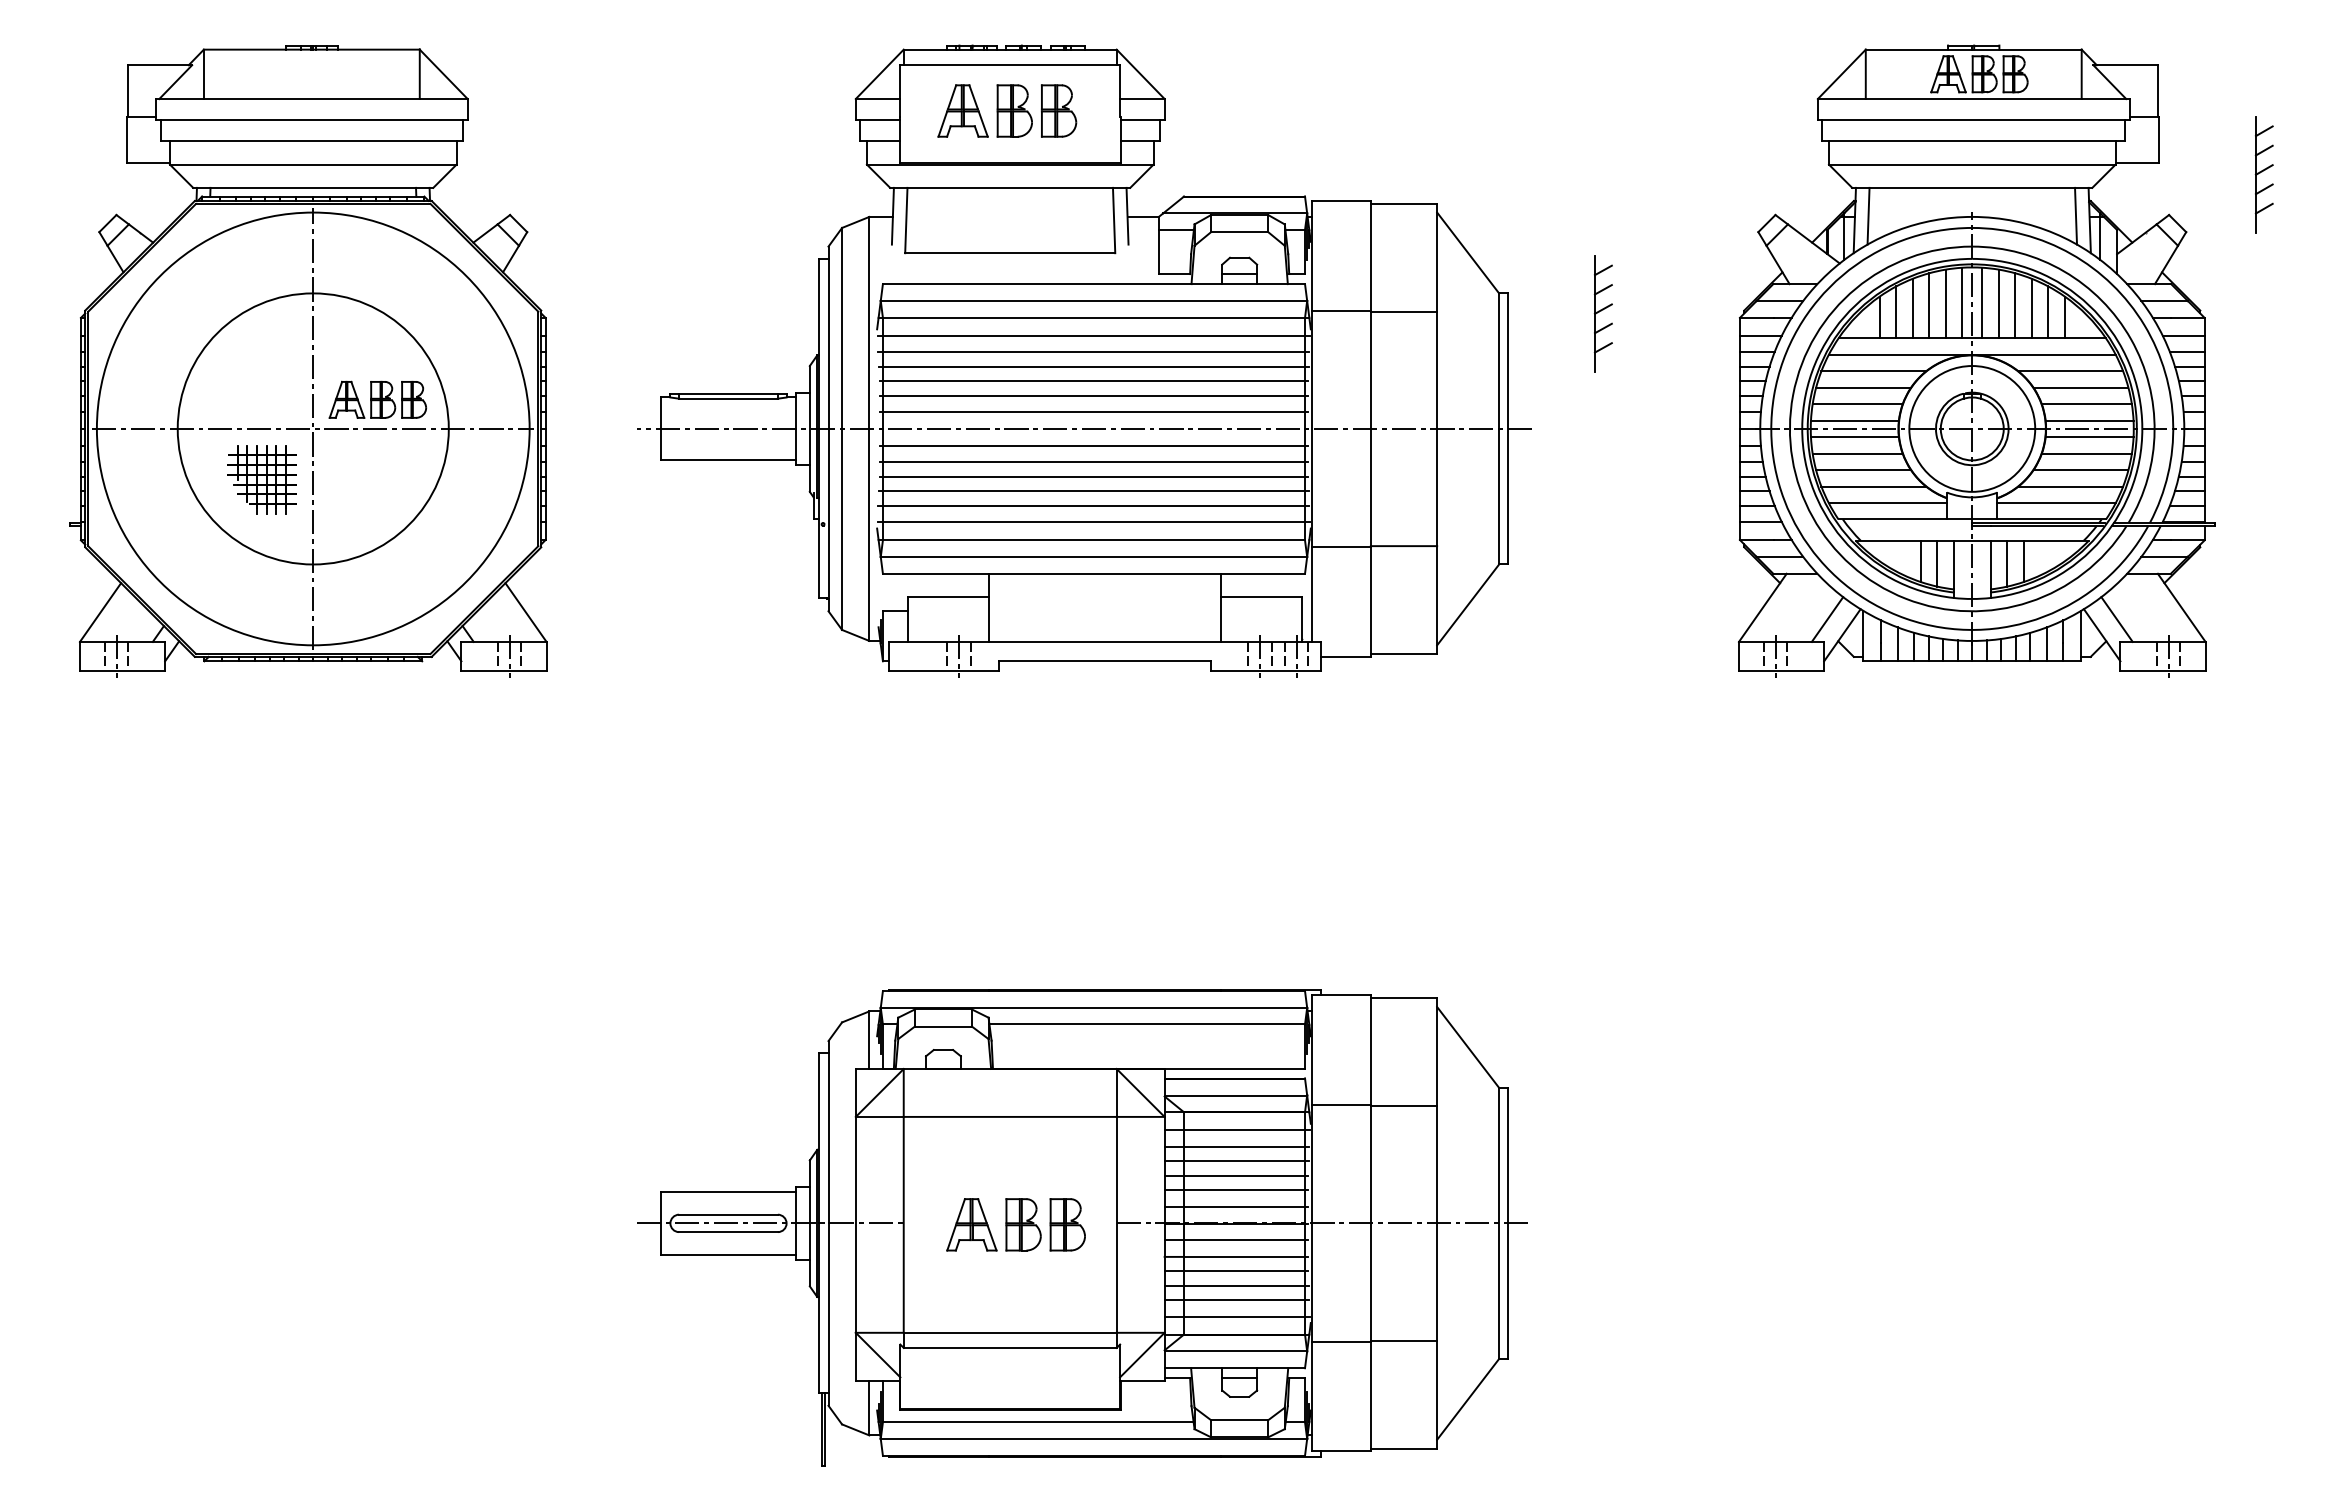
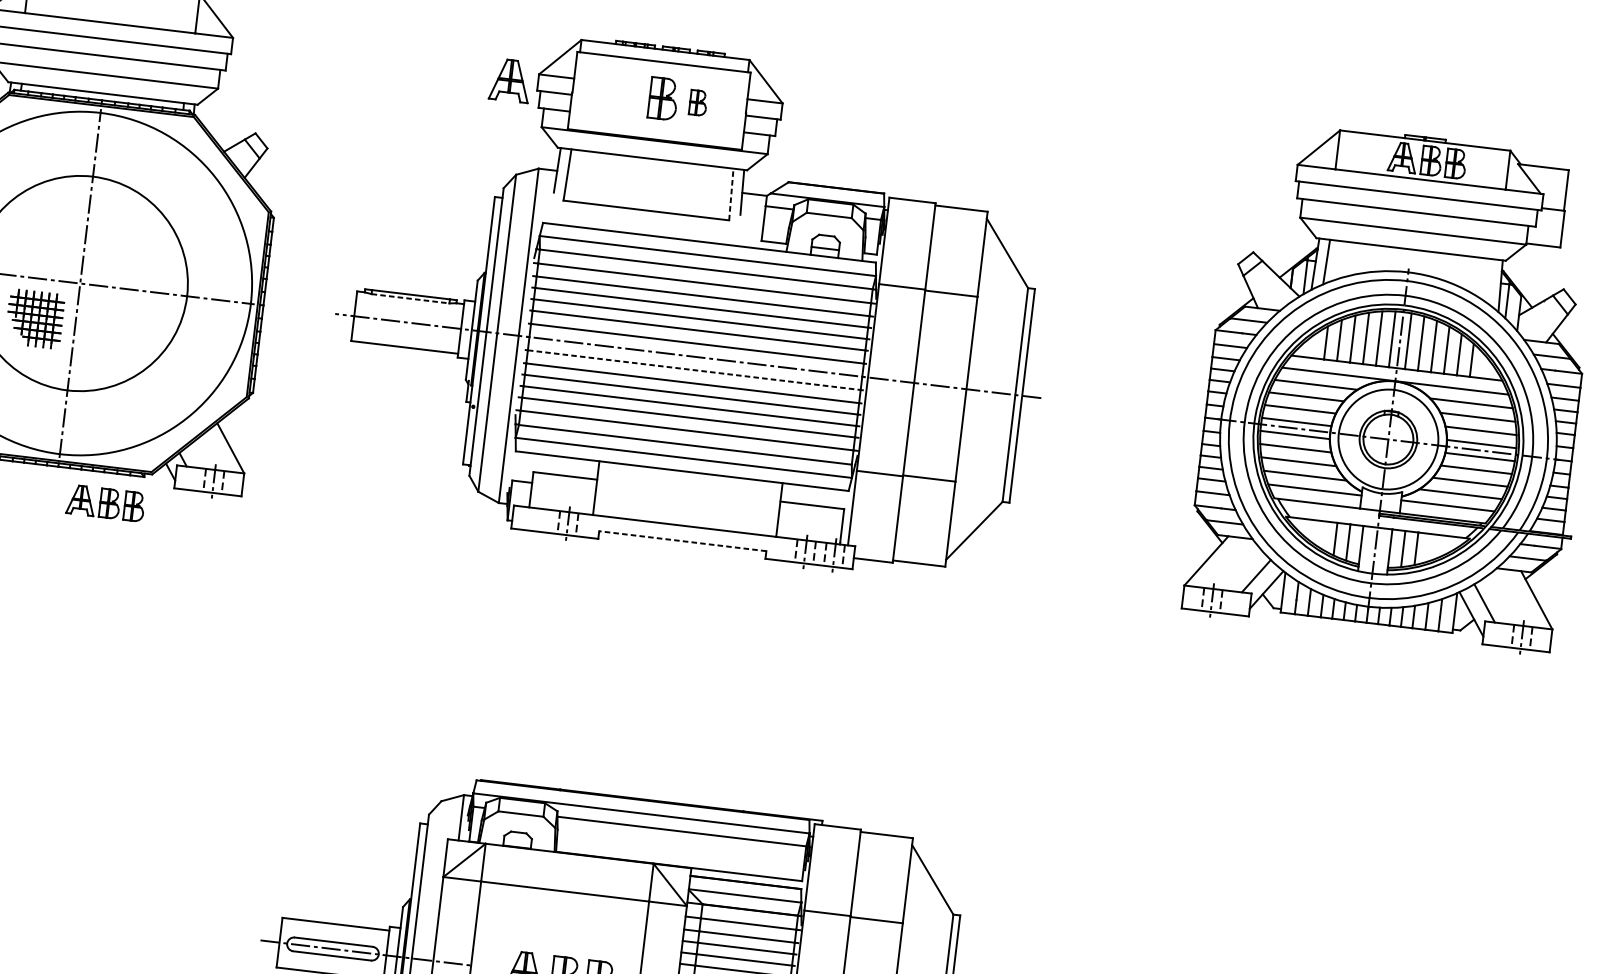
part: (962, 110) -> (510, 80), moved
part: (1059, 110) -> (698, 102), size x0.6
line: (2076, 215) -> (1490, 281), removed
line: (1114, 220) -> (731, 194), solid -> dashed
part: (1602, 313) -> (1107, 313), removed
line: (729, 398) -> (411, 298), solid -> dashed
part: (377, 399) -> (105, 502), moved
line: (1094, 445) -> (694, 370), solid -> dashed
line: (1104, 661) -> (682, 541), solid -> dashed

